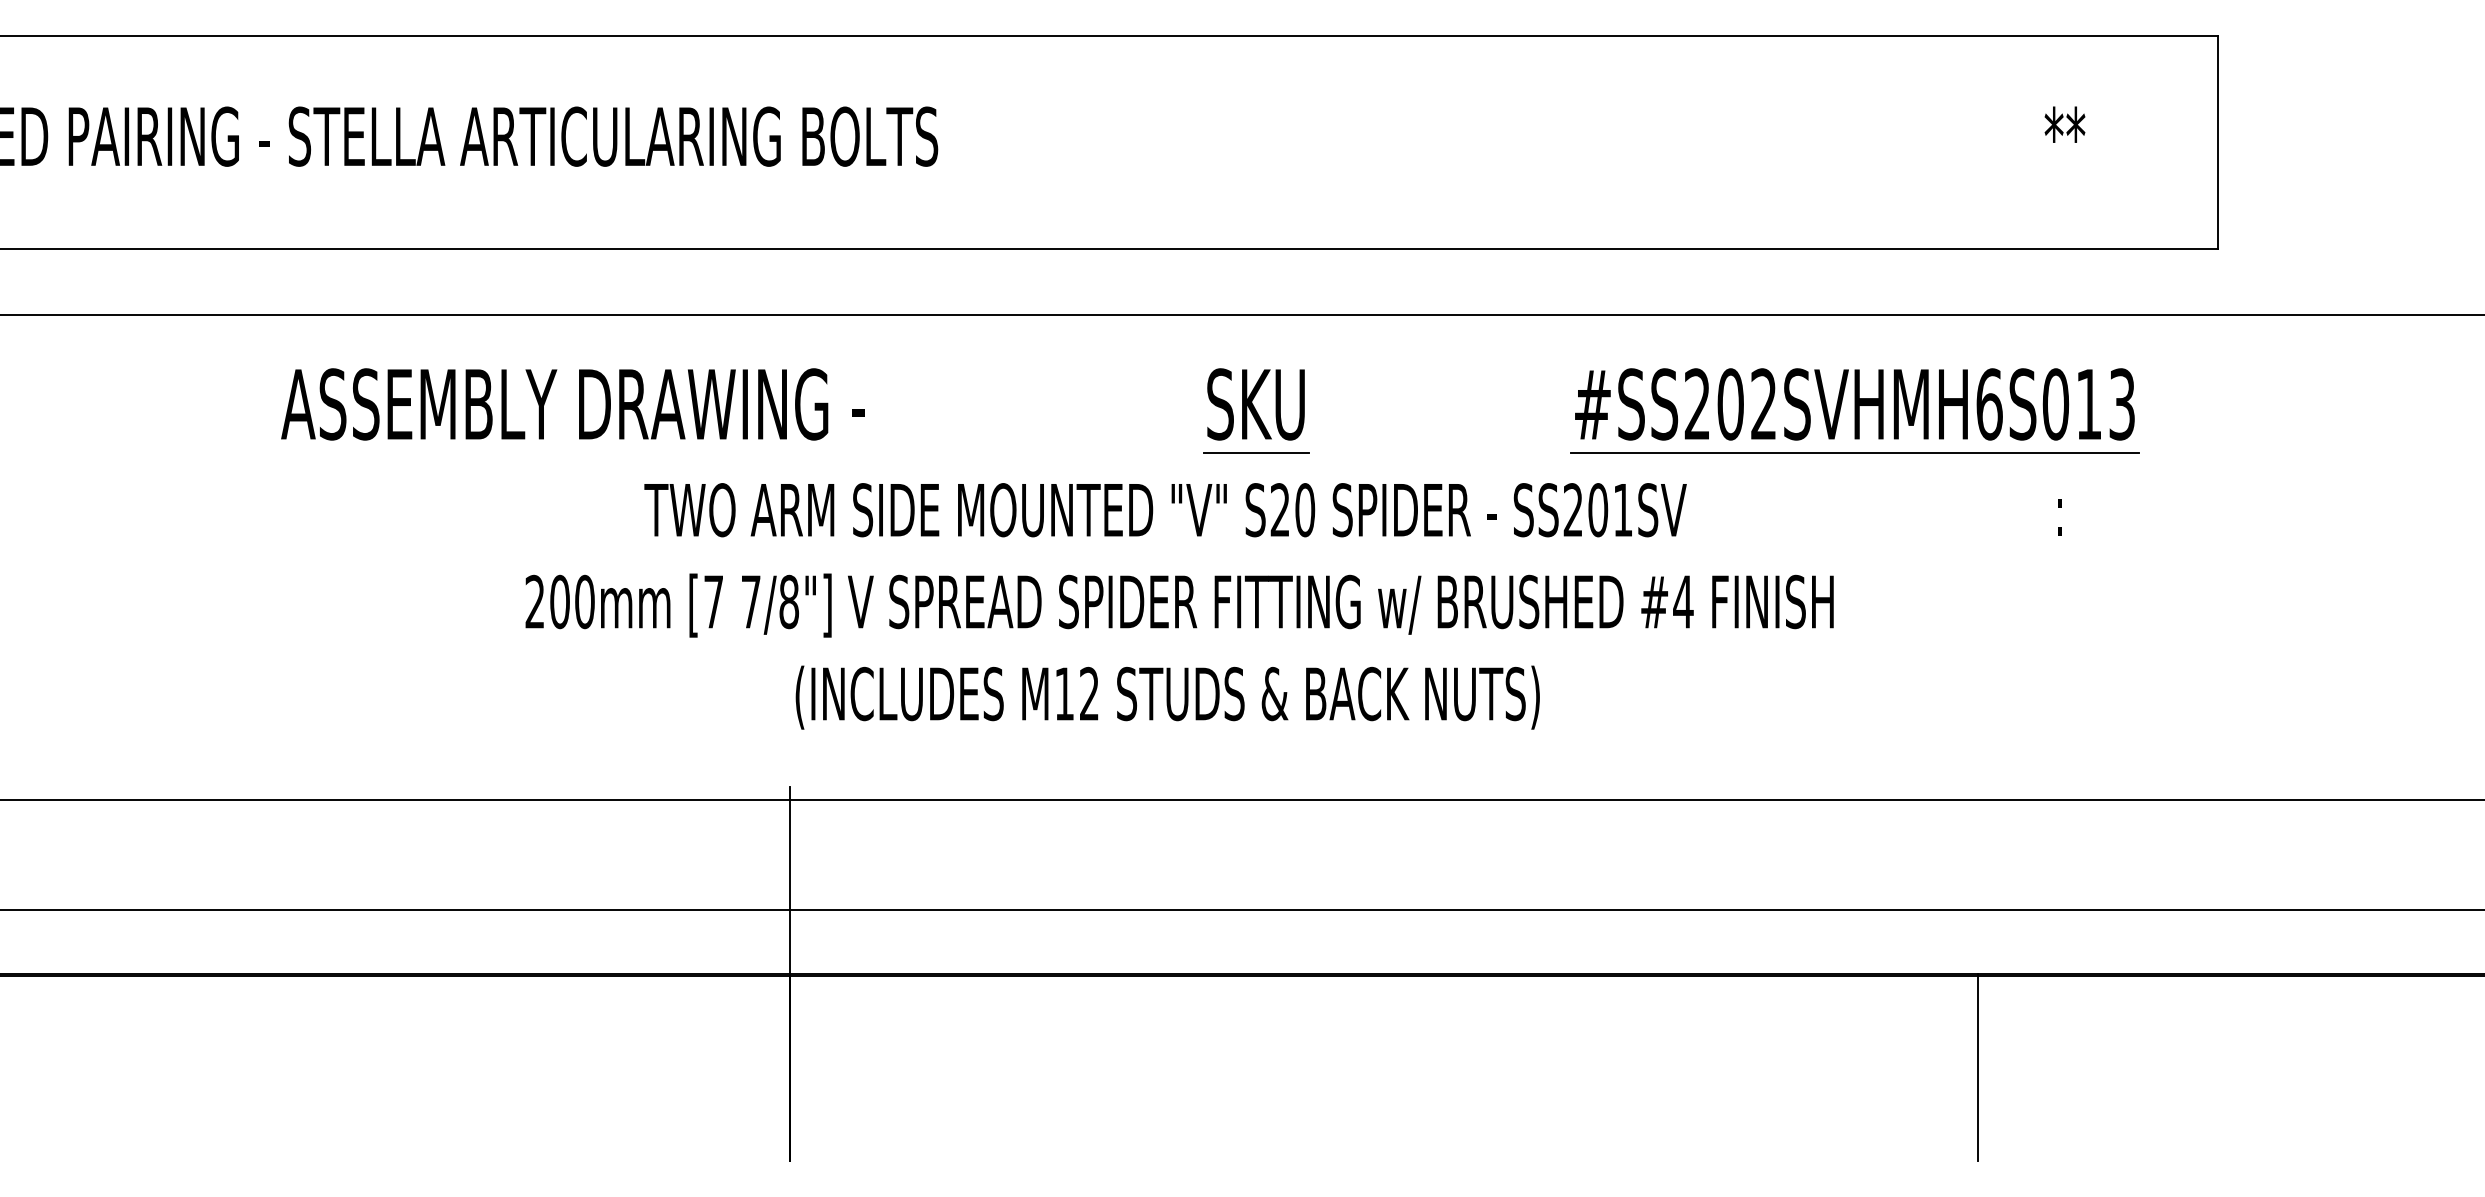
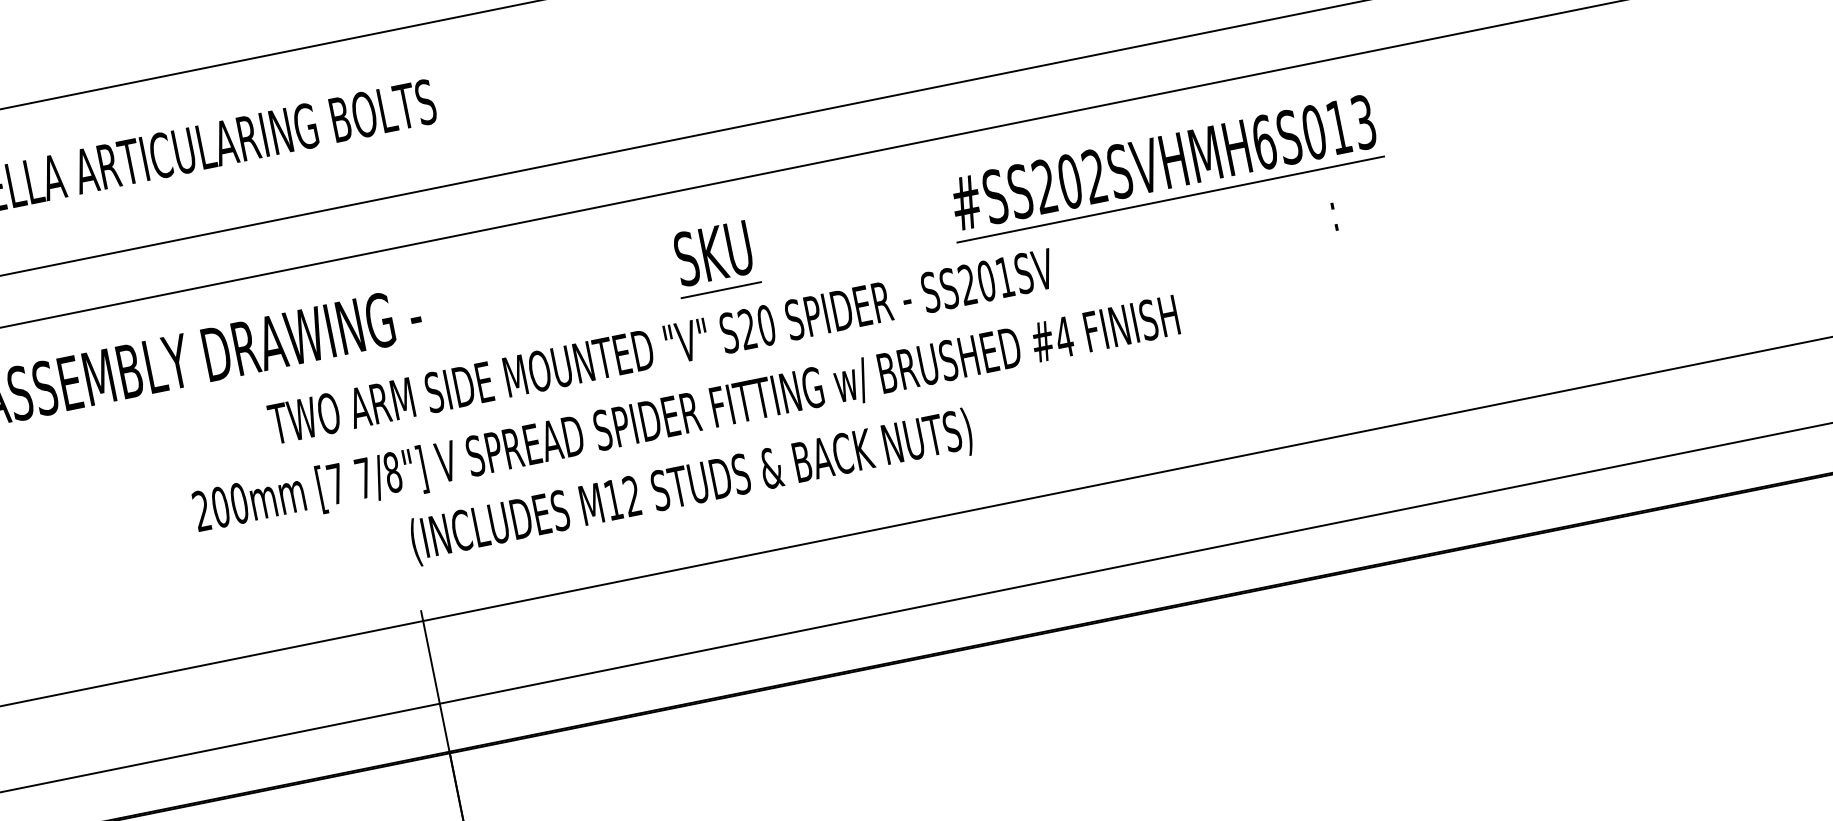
line: (1978, 1066) -> (1356, 641), removed

